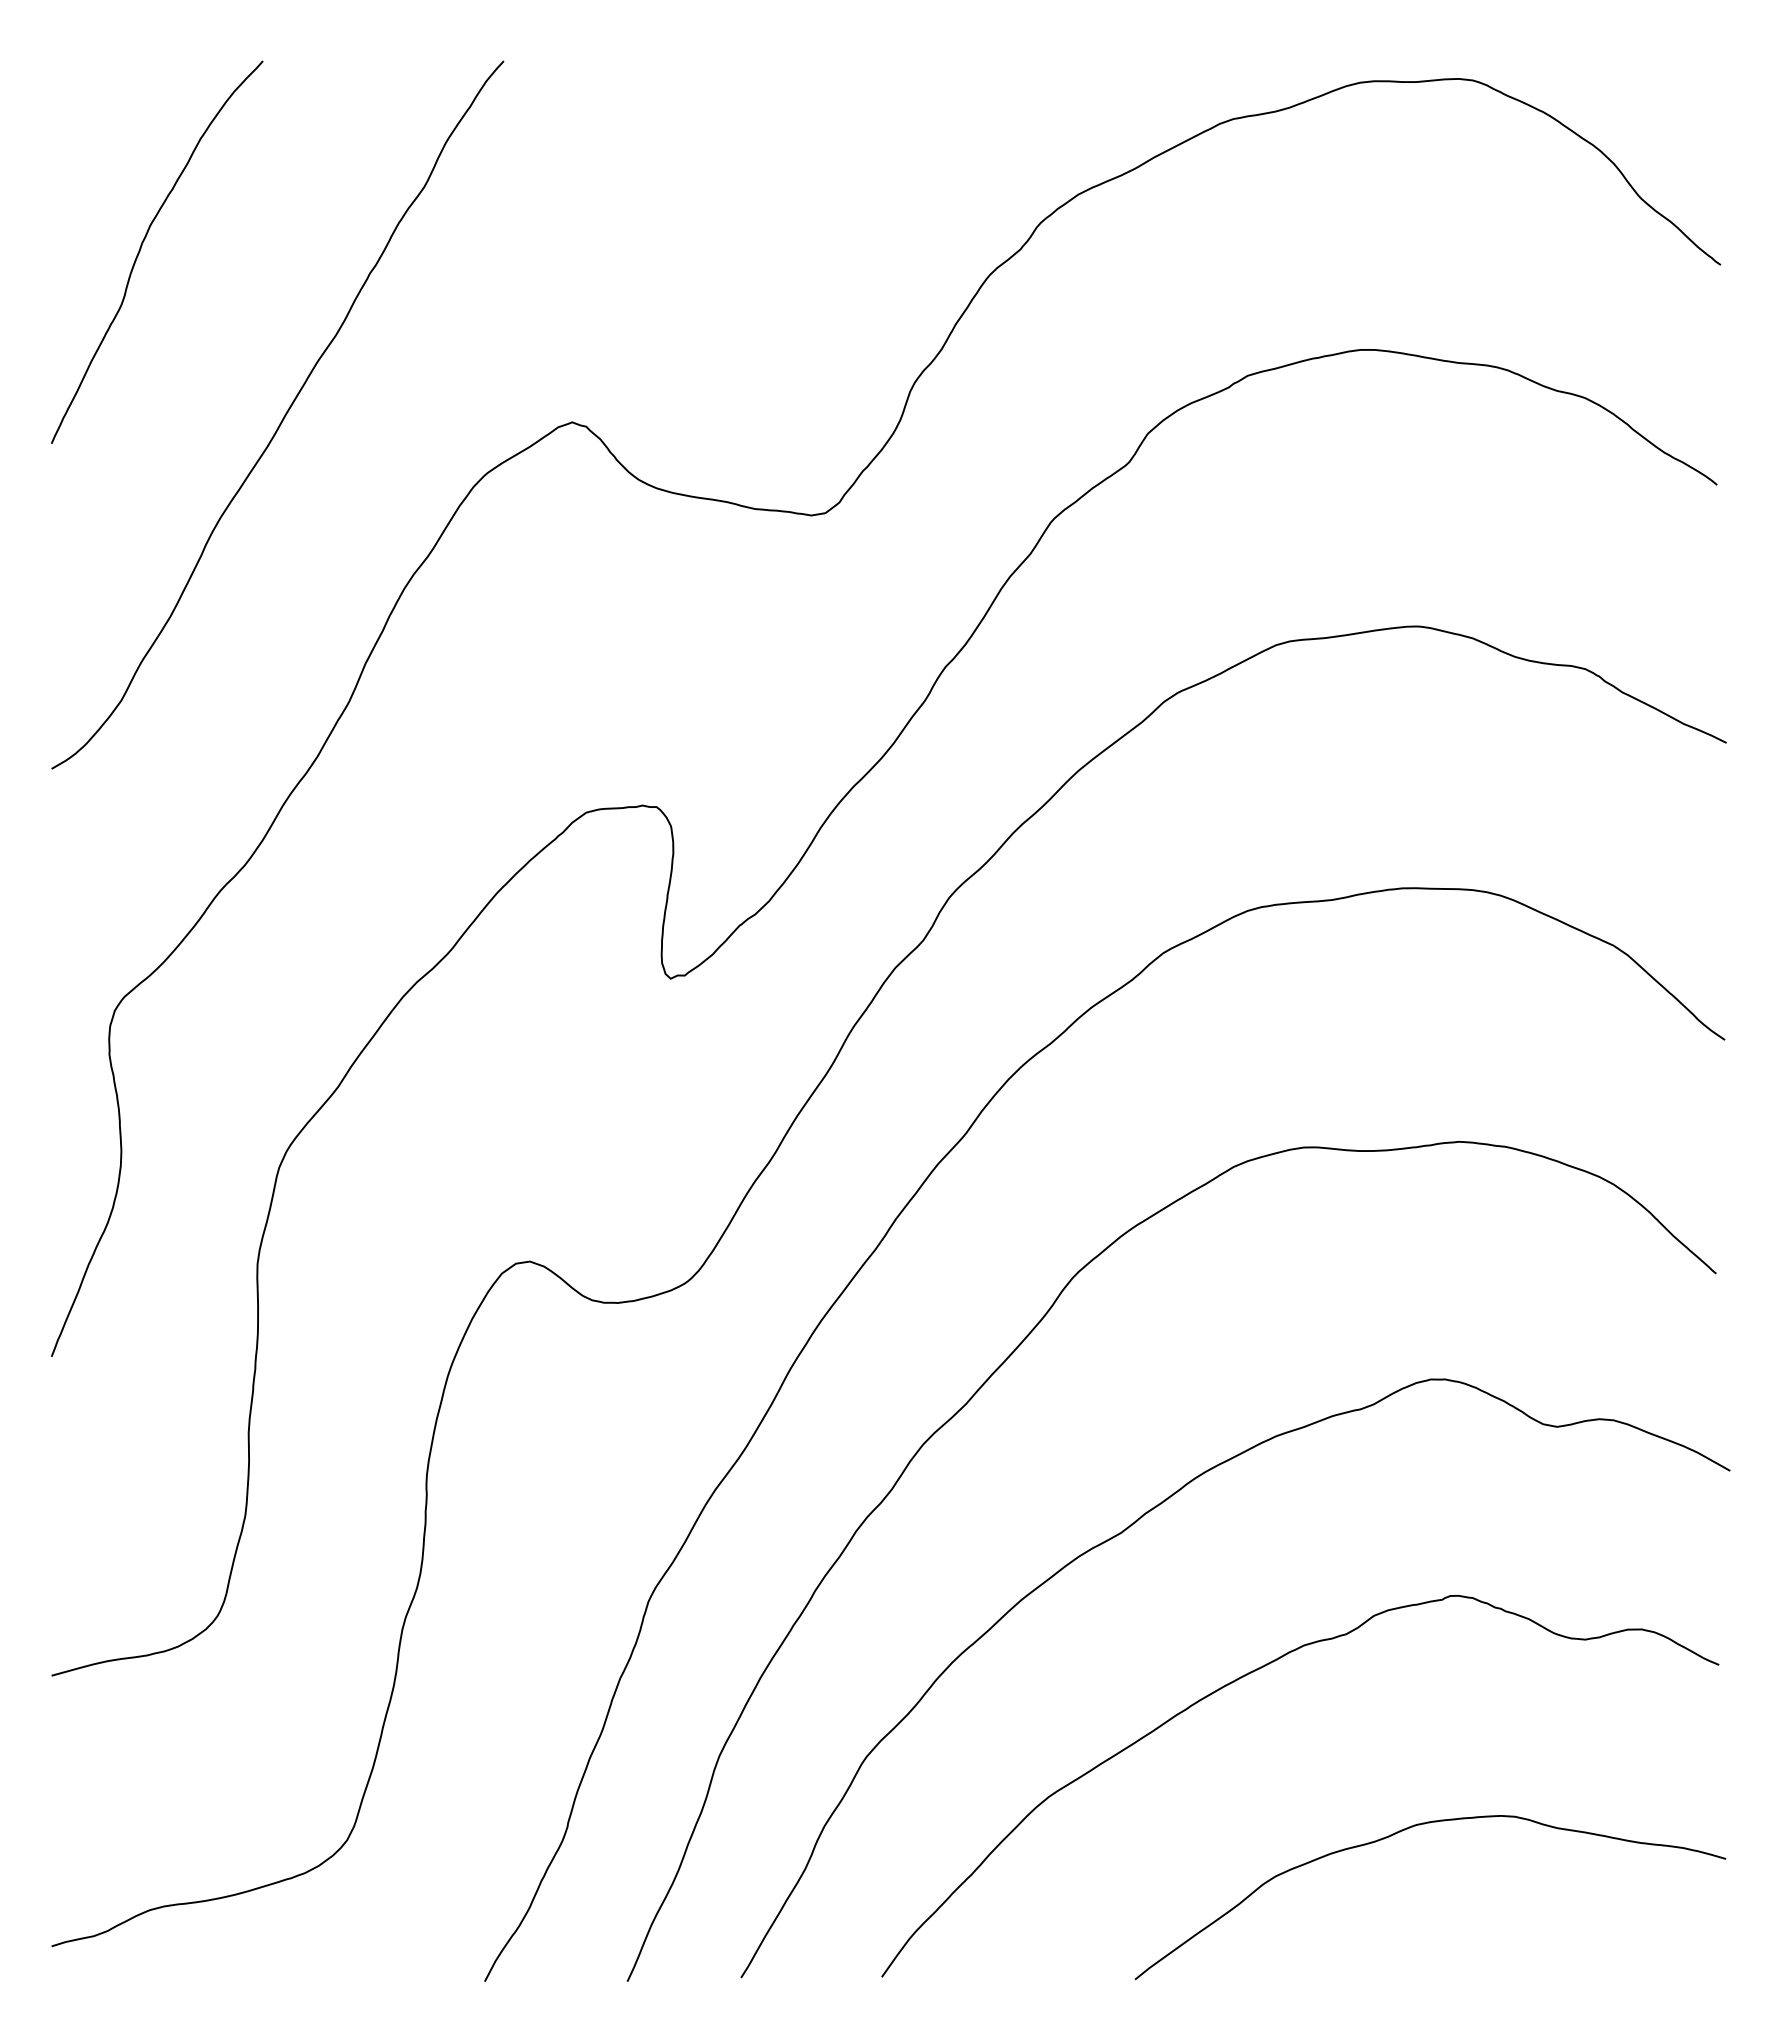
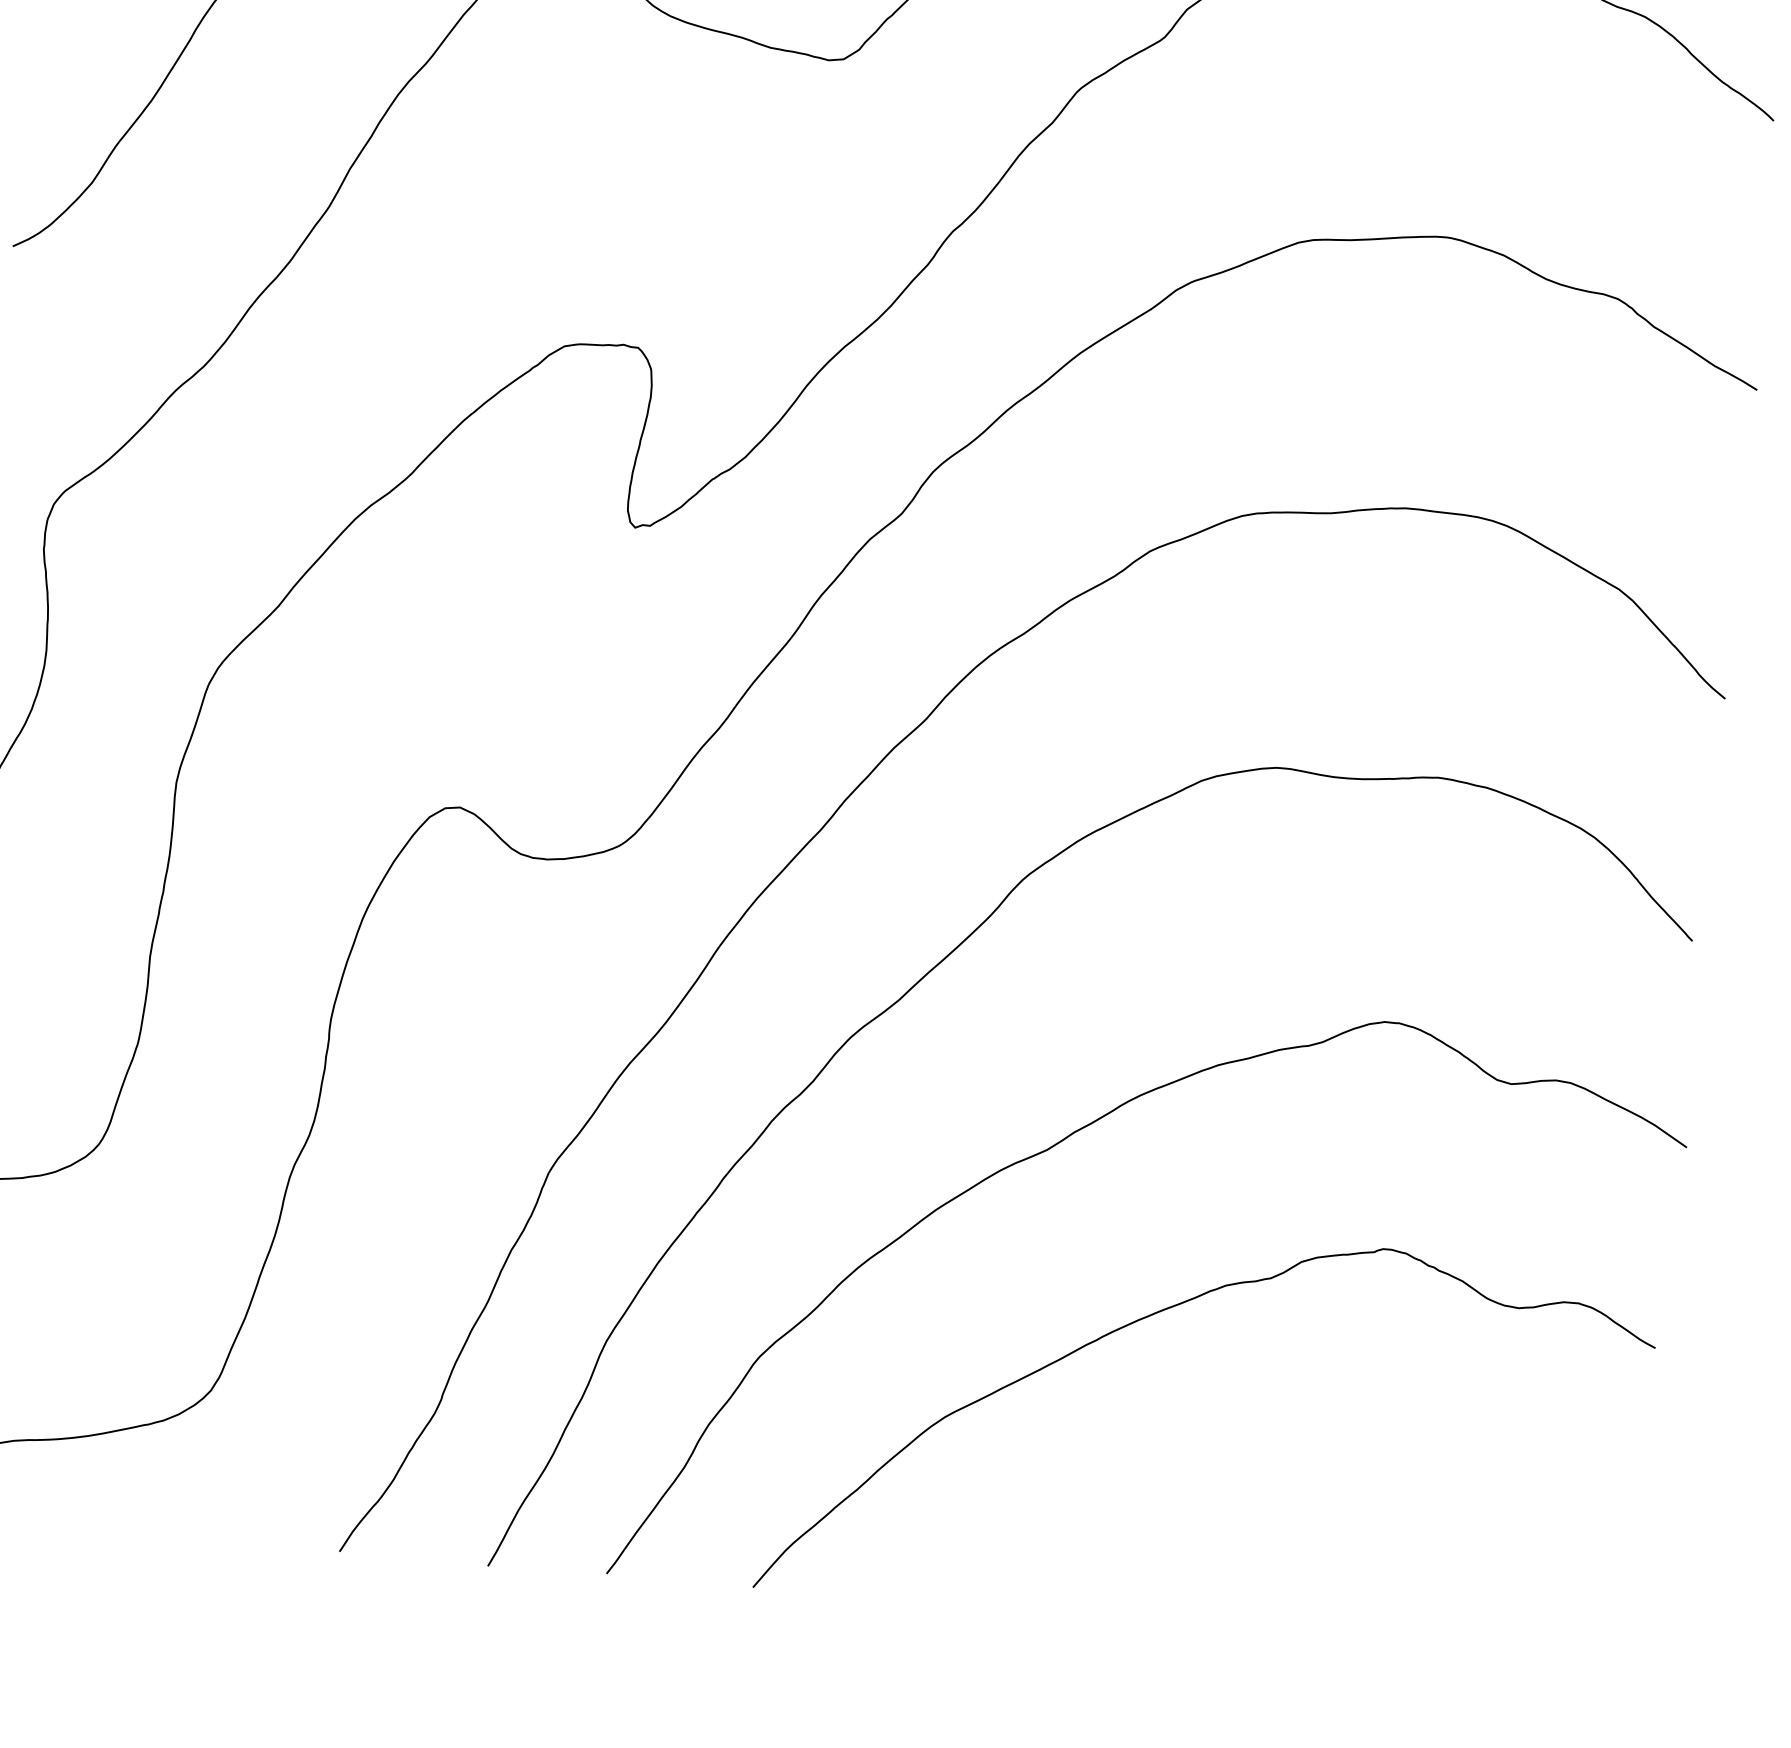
curve: (1405, 1830) -> (1312, 1488), removed

